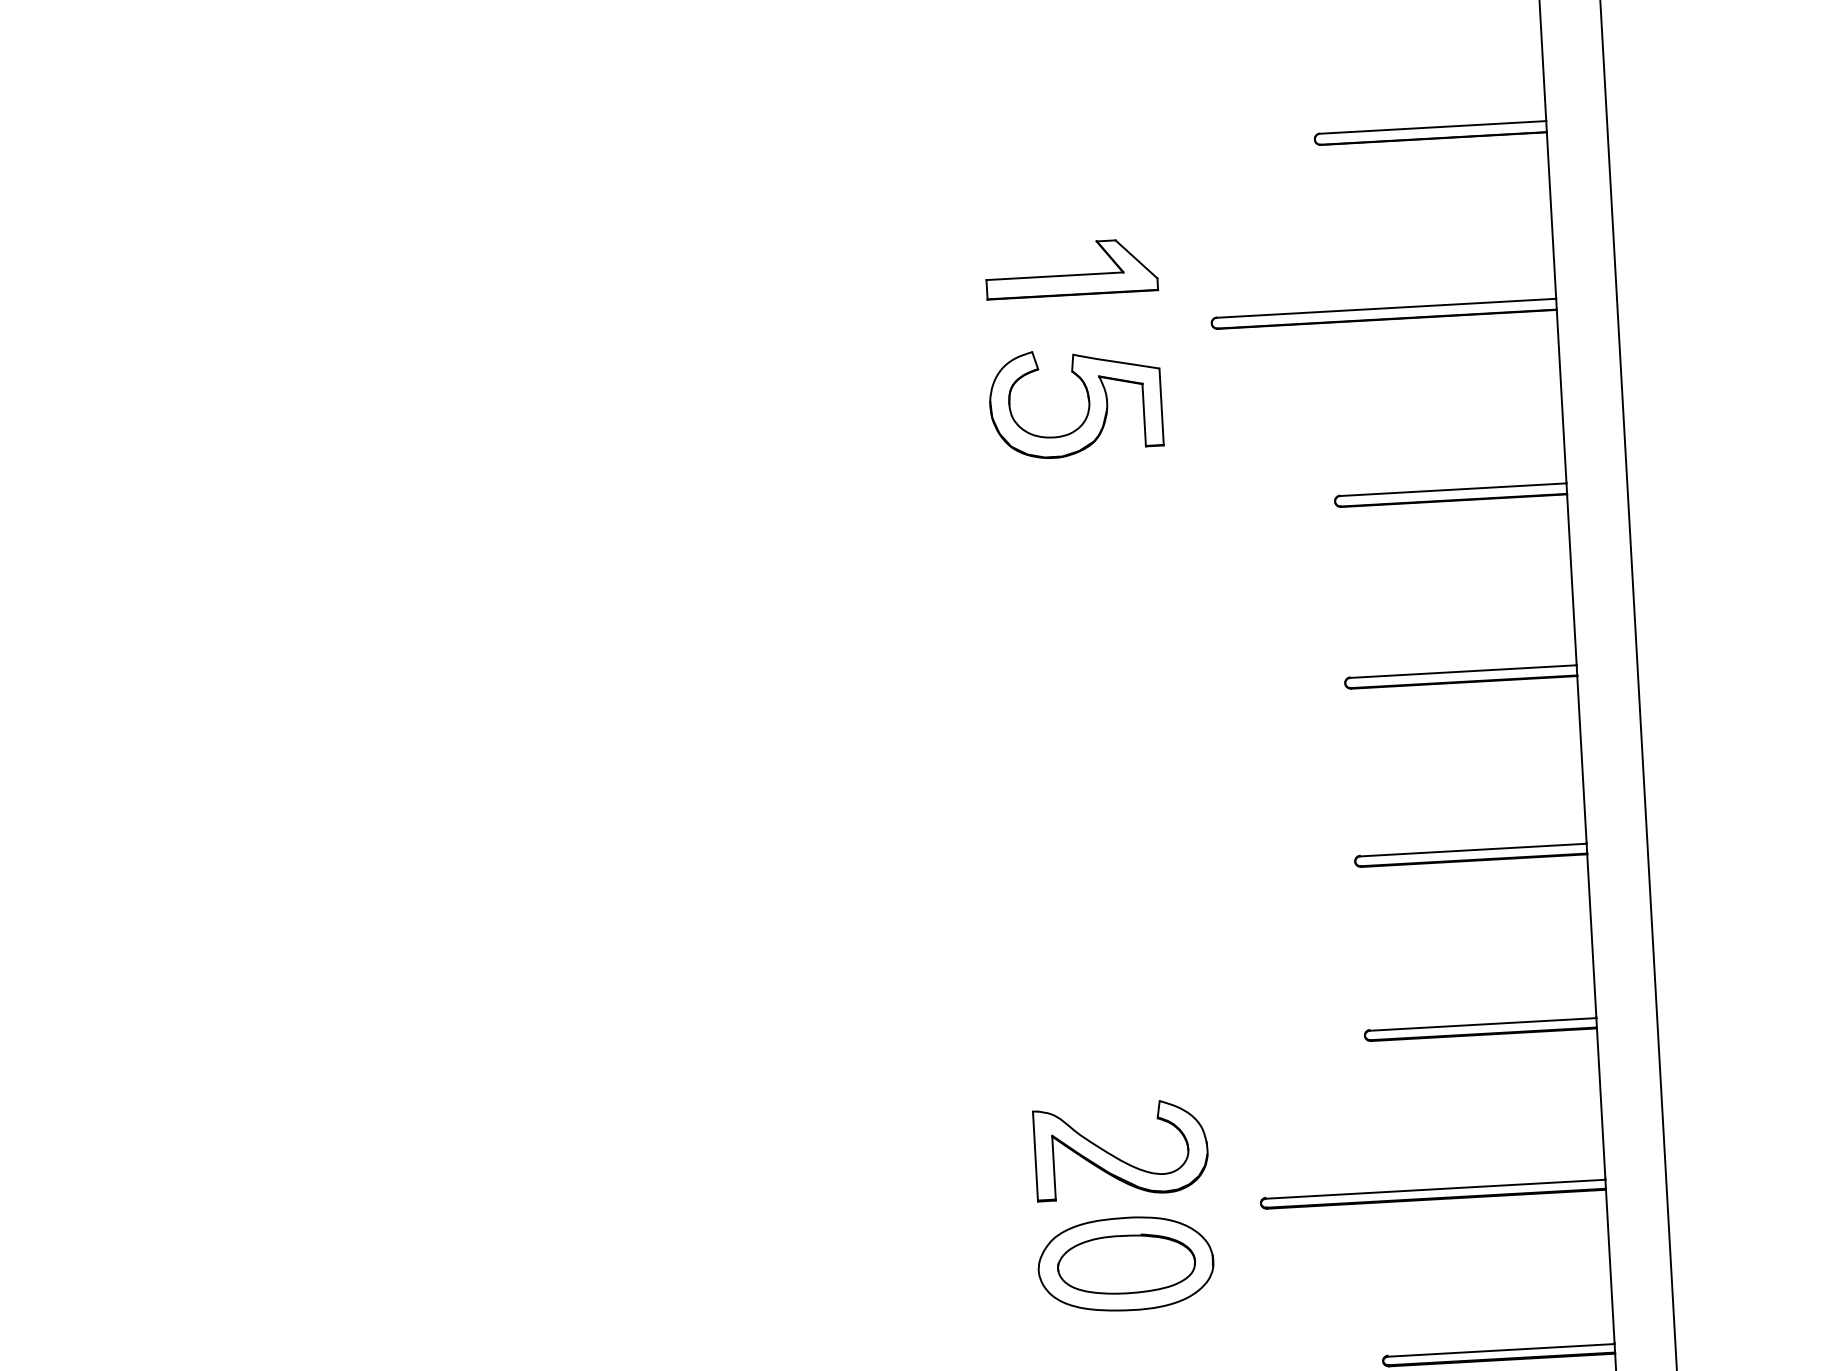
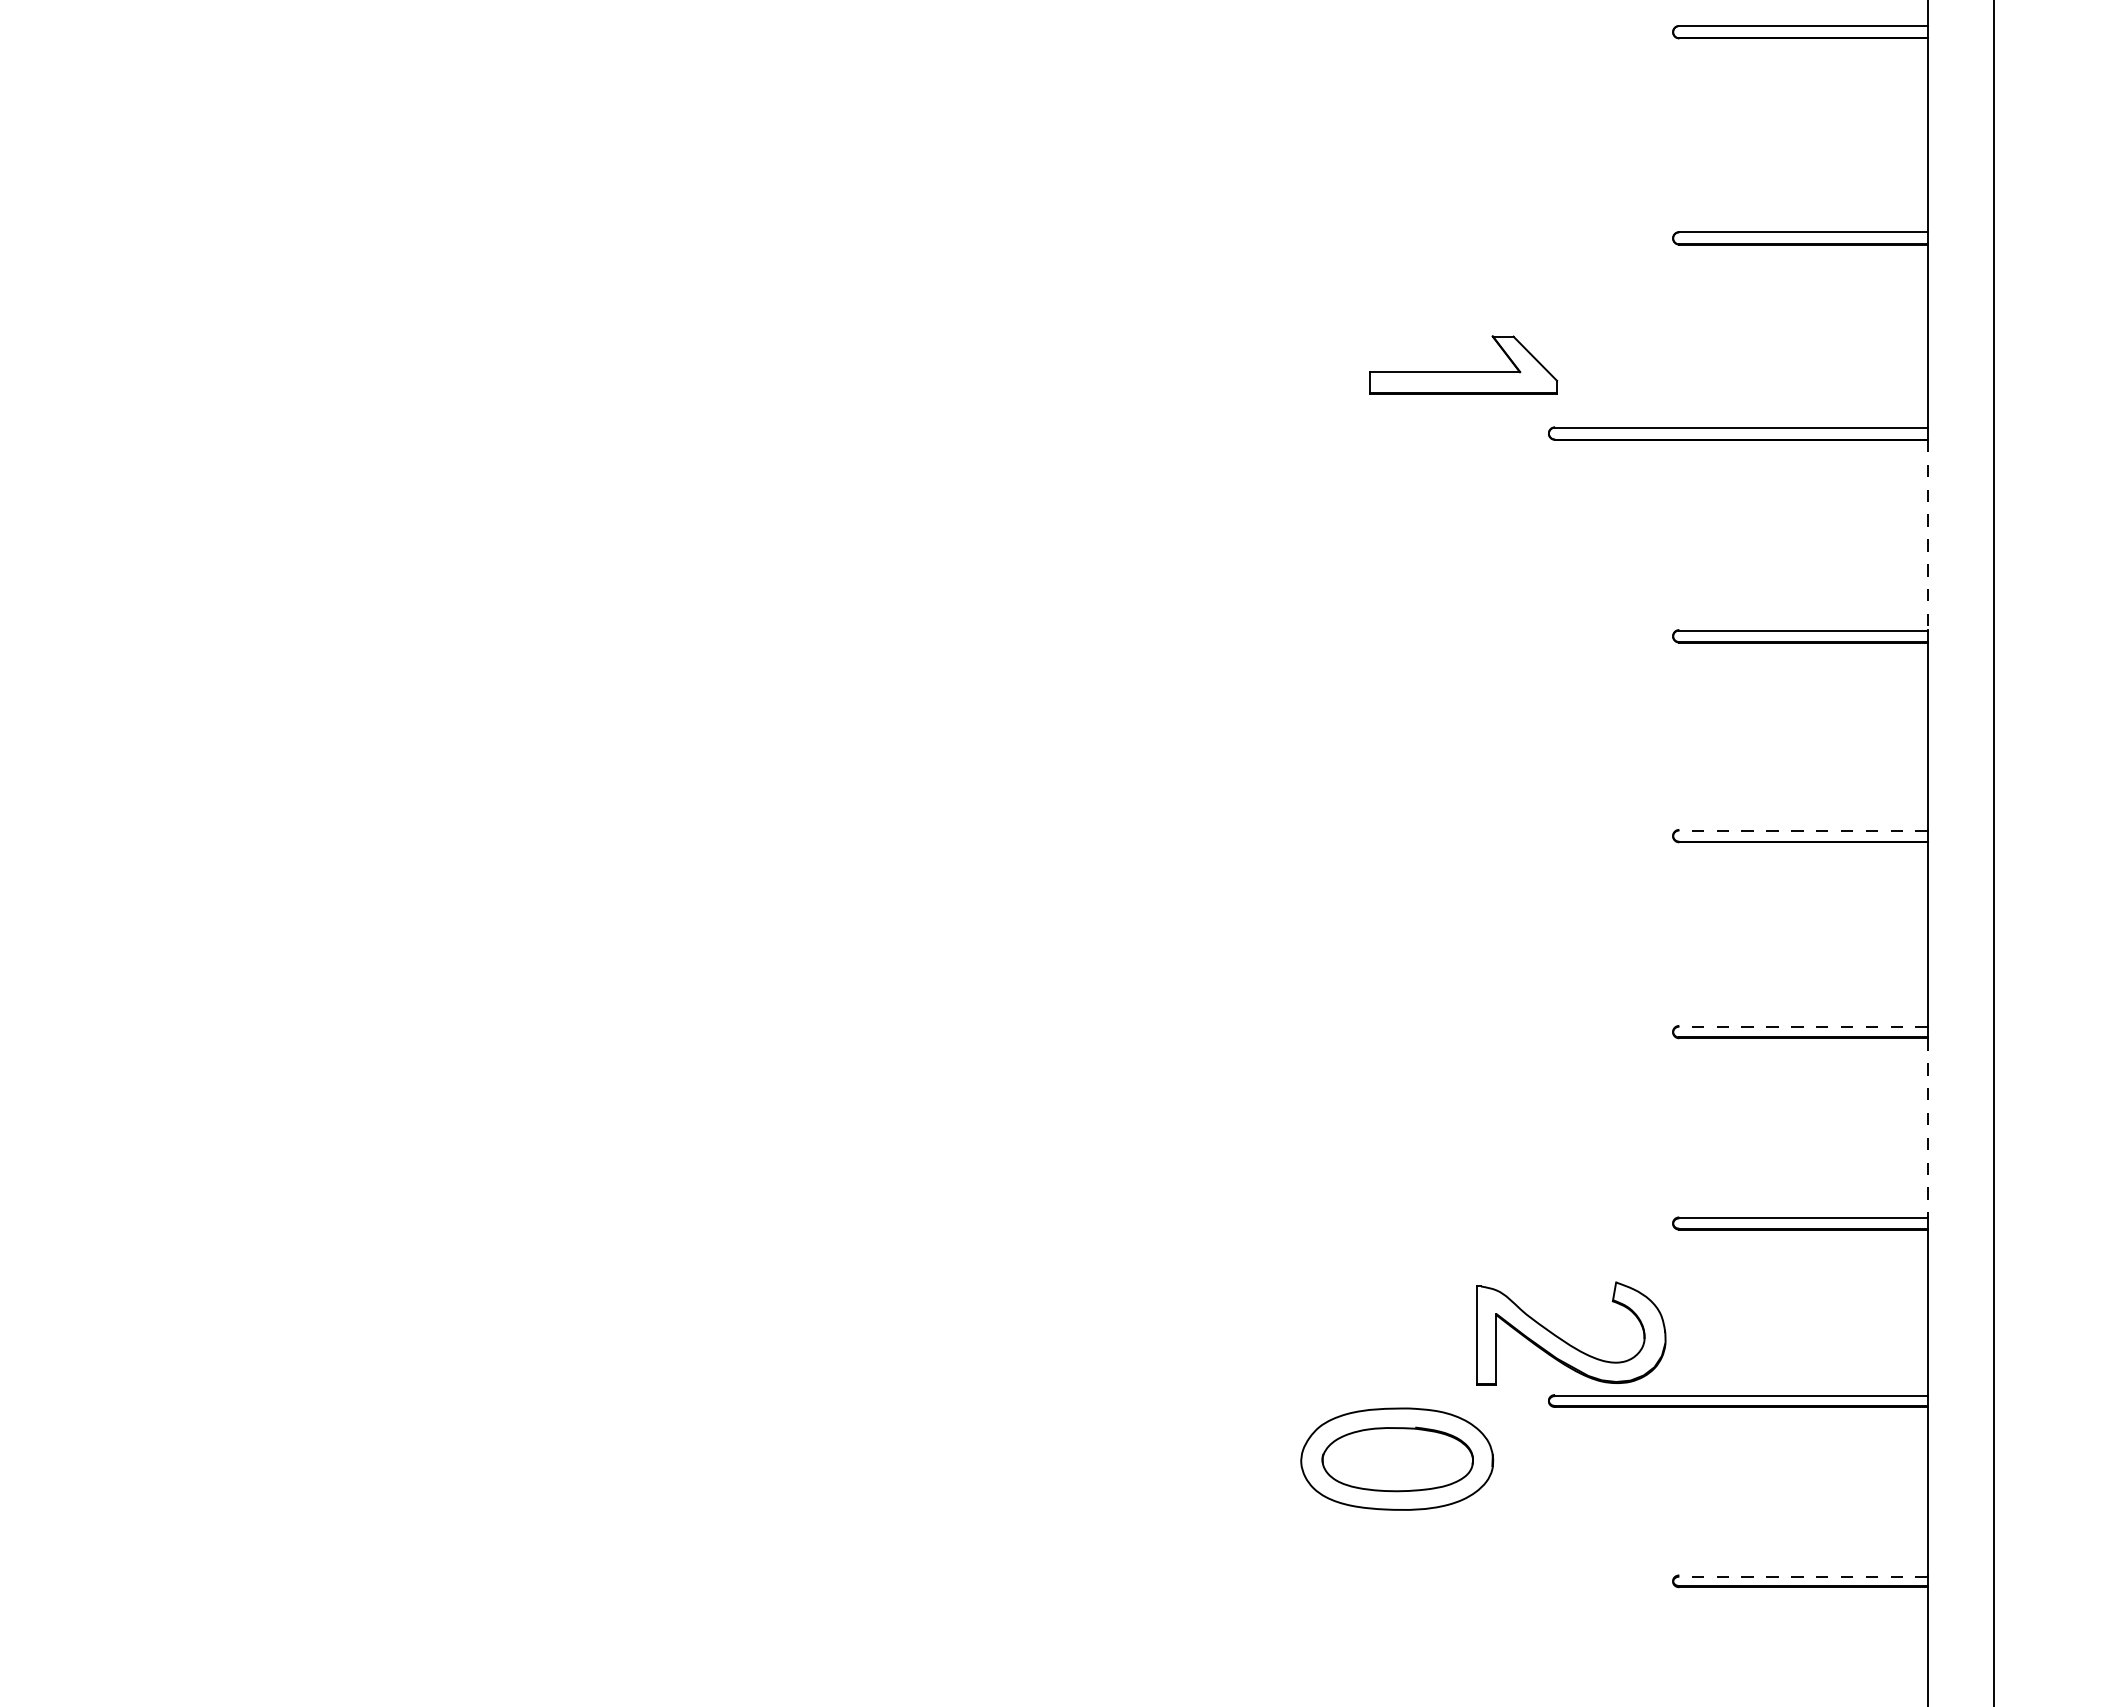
part: (1071, 274) -> (1463, 371), moved
line: (1561, 396) -> (1927, 535), solid -> dashed
part: (1088, 401) -> (1408, 511), removed
line: (1463, 671) -> (1803, 830), solid -> dashed
line: (1473, 849) -> (1803, 1026), solid -> dashed
line: (1591, 936) -> (1927, 1128), solid -> dashed
part: (1117, 1157) -> (1566, 1341), moved
line: (1501, 1350) -> (1803, 1576), solid -> dashed

